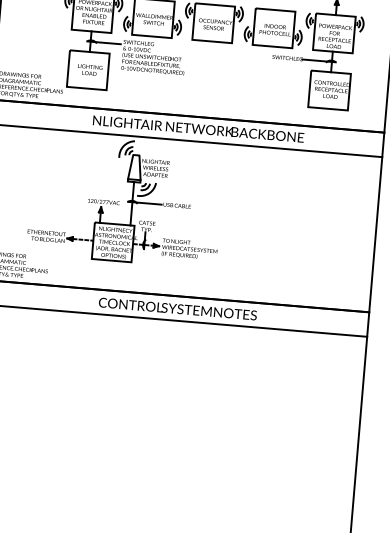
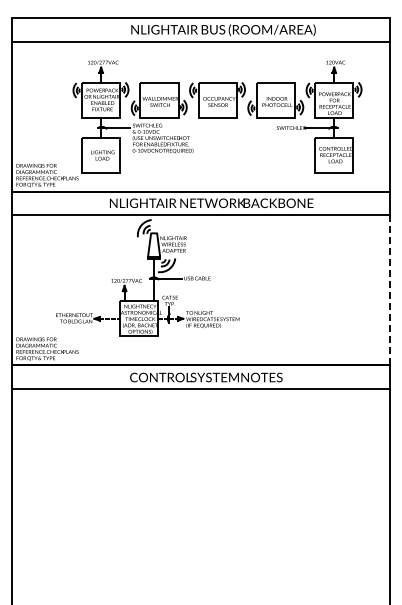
line: (376, 234) -> (390, 290), solid -> dashed

